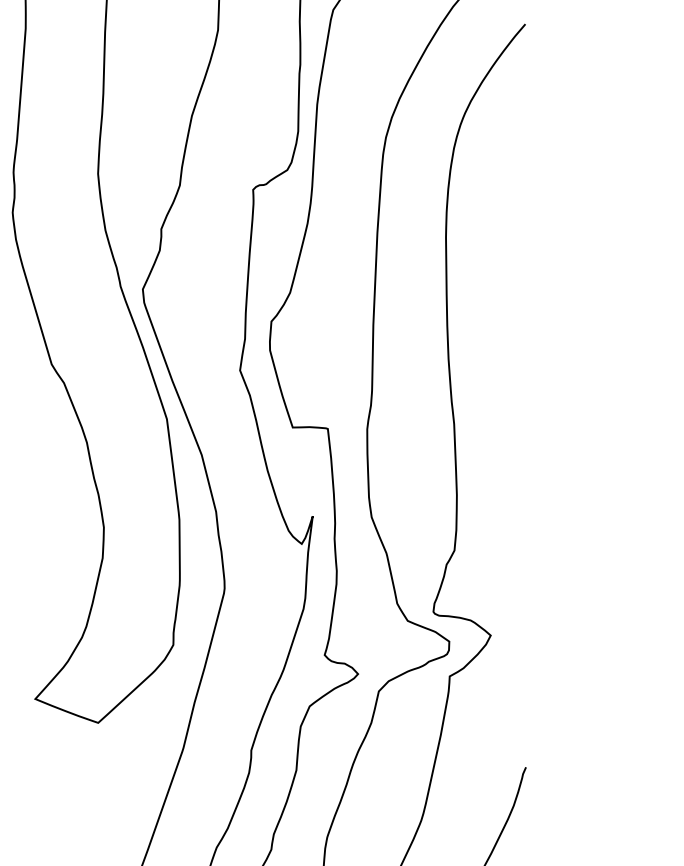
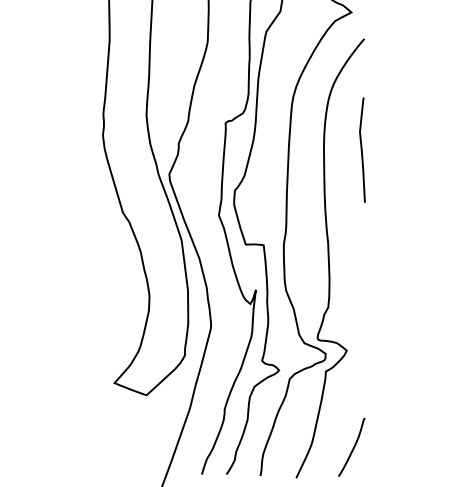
curve: (521, 241) -> (362, 149), added

